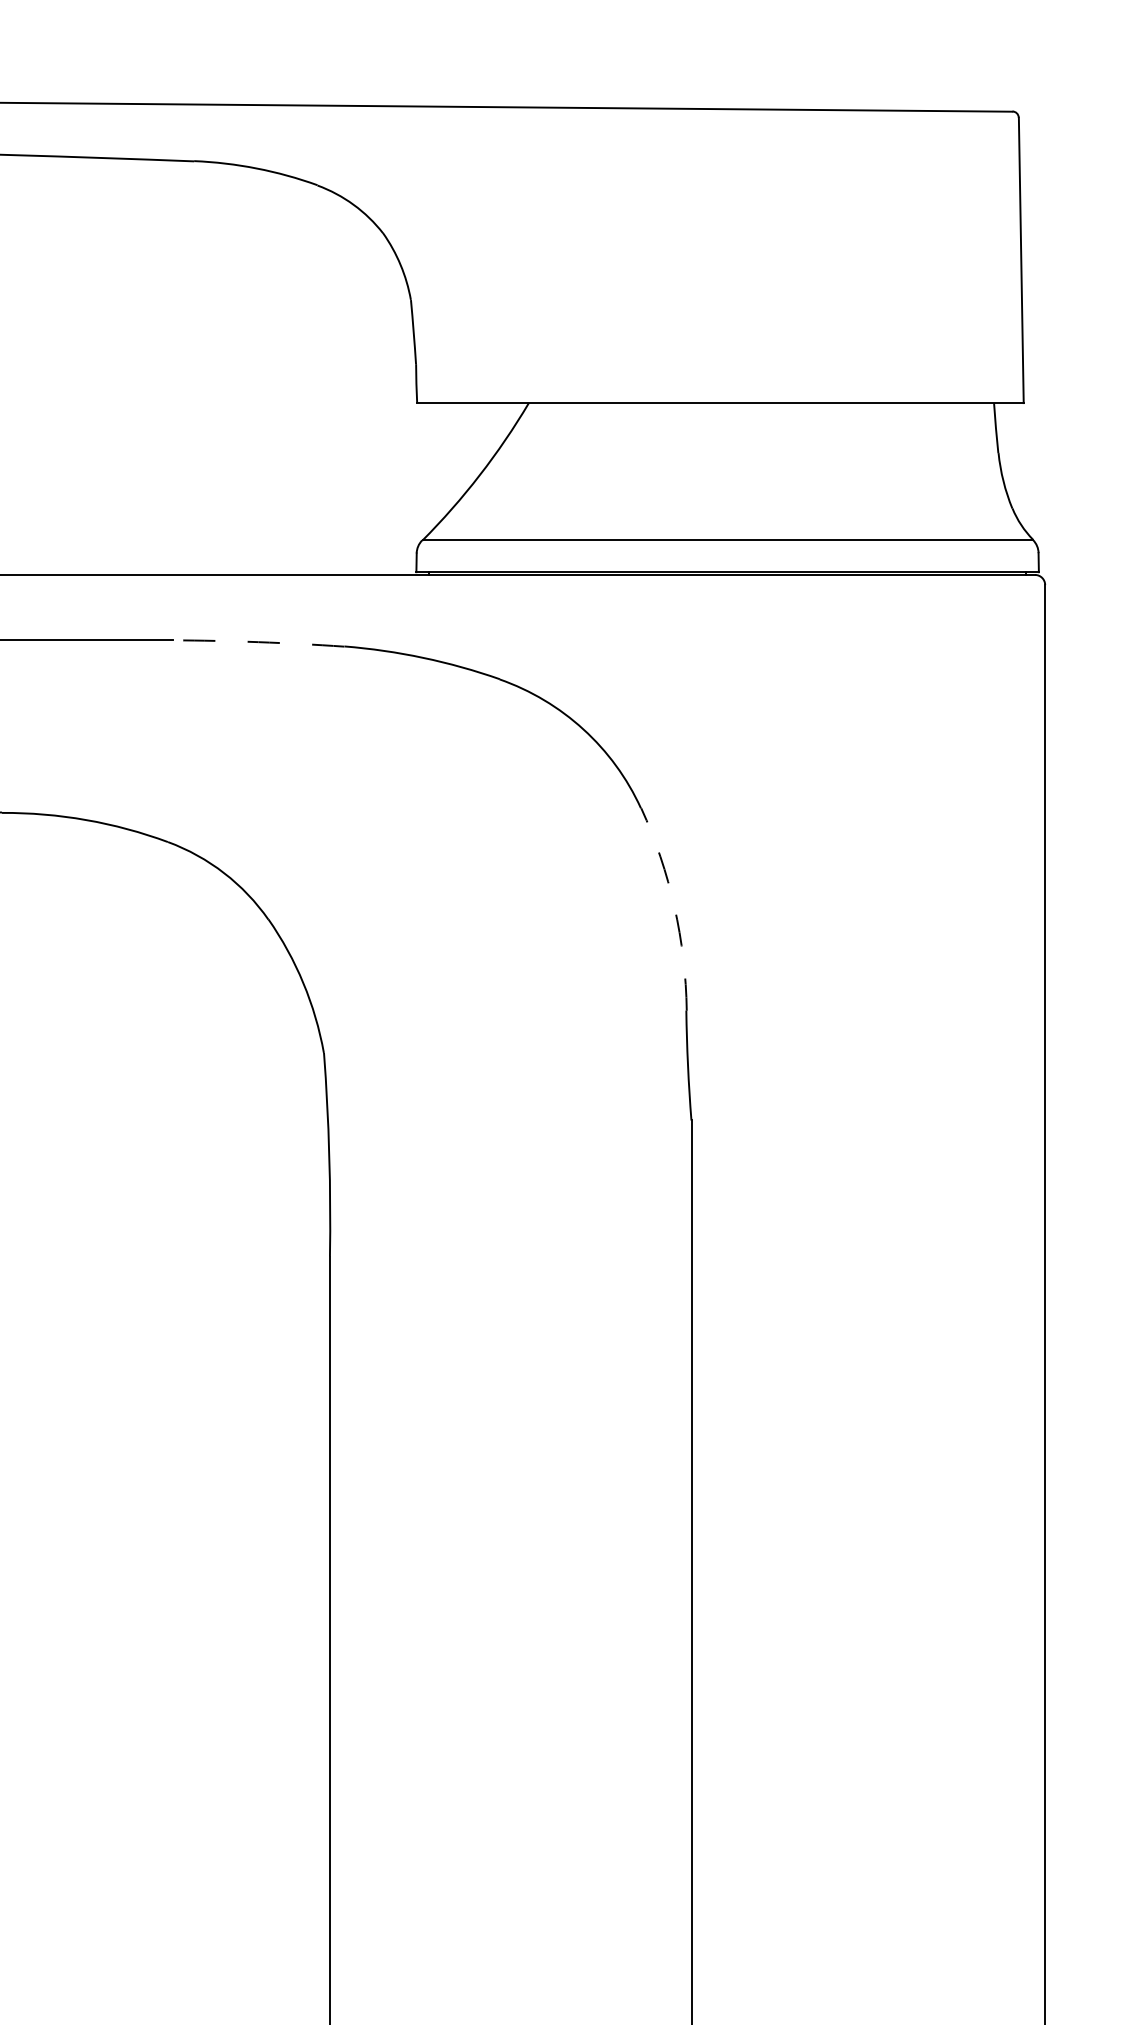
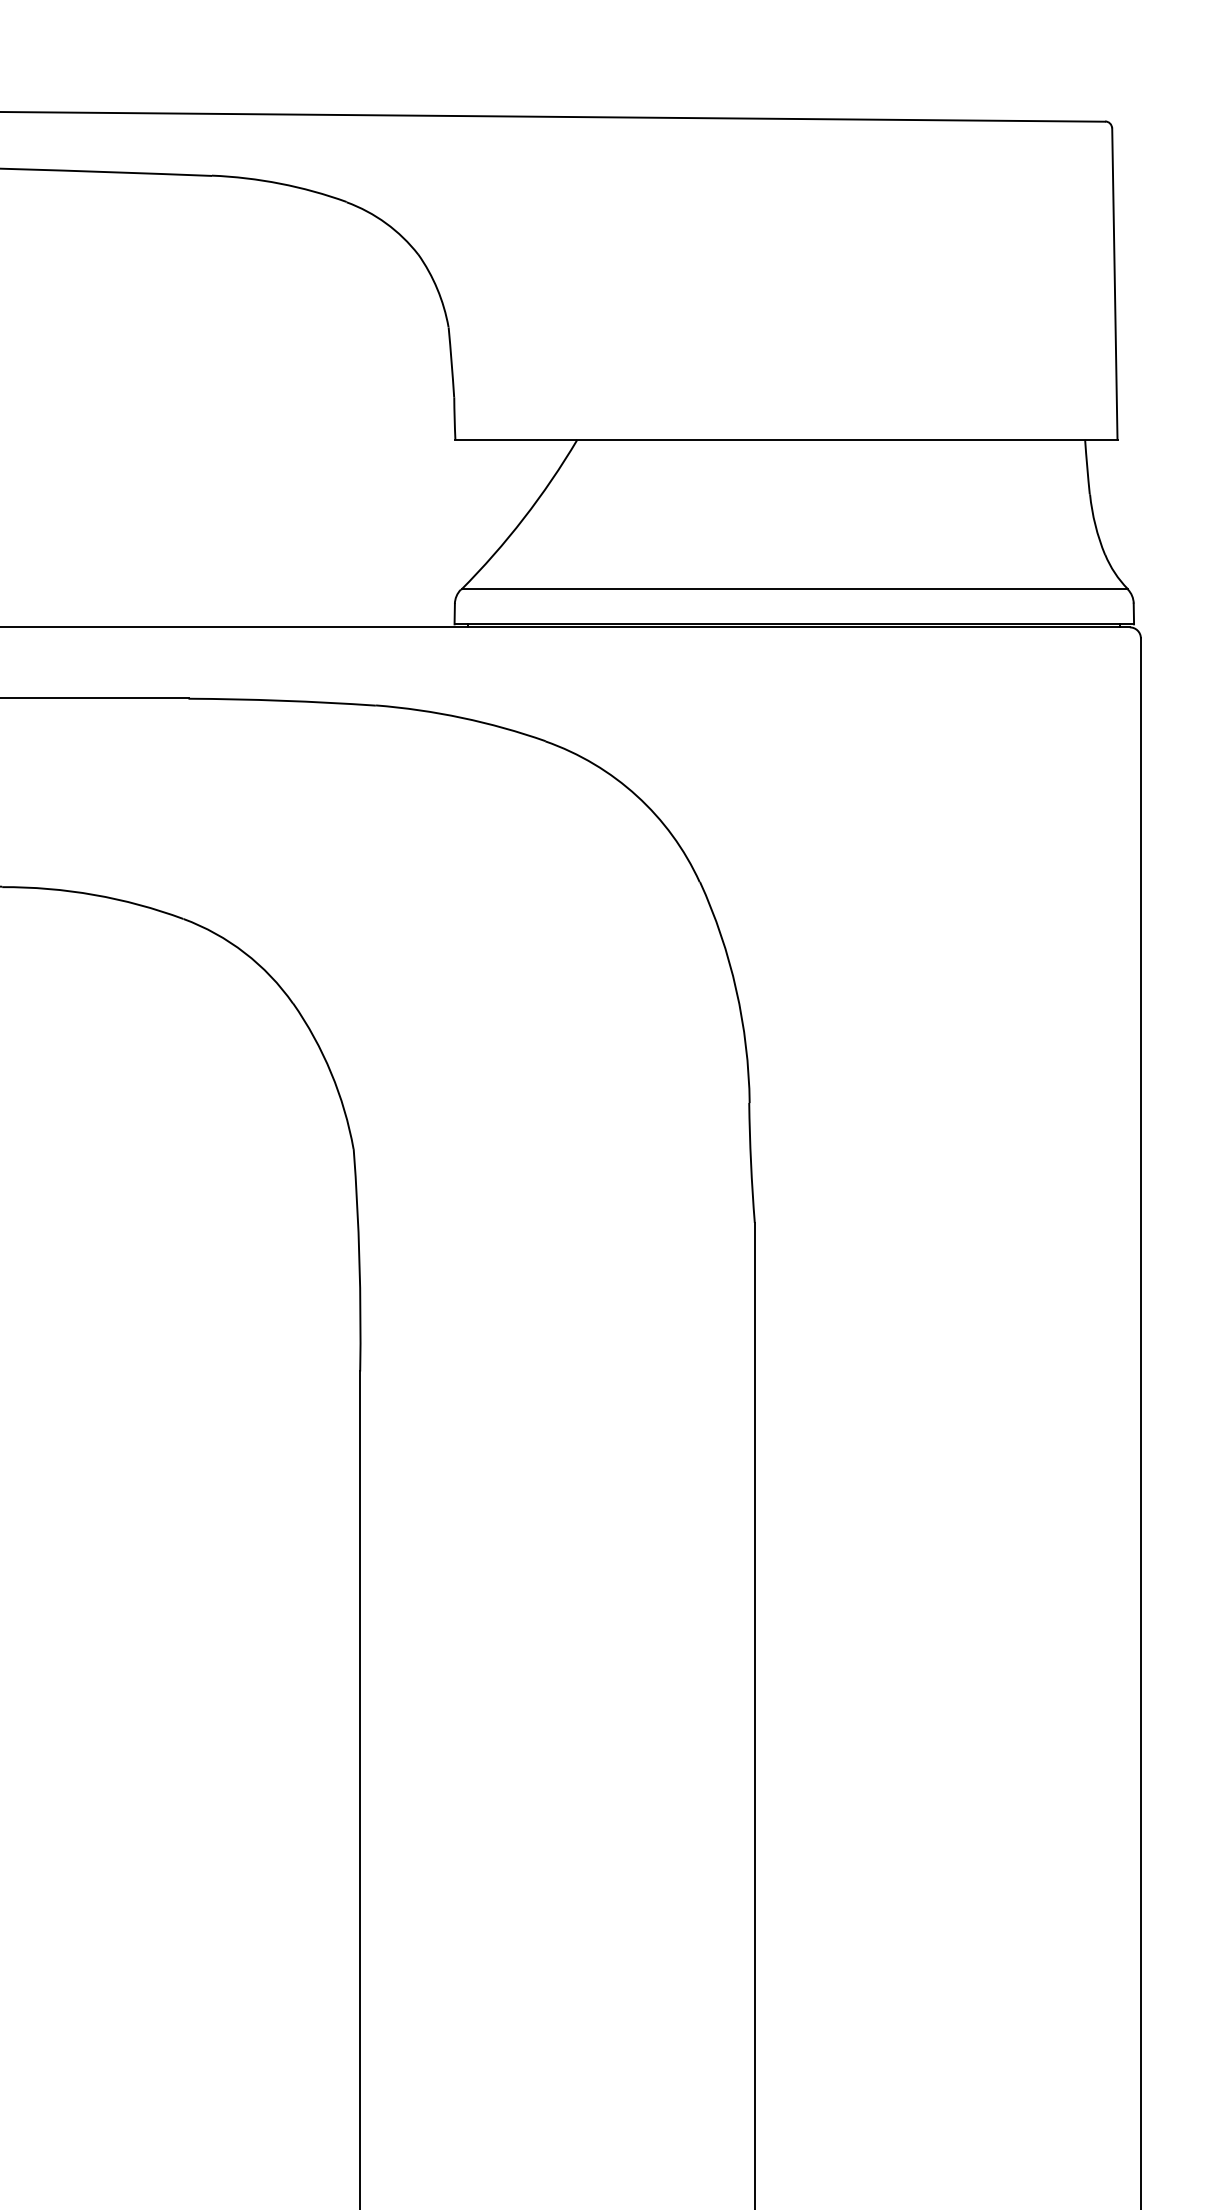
arc: (258, 641) -> (282, 700), dashed -> solid
arc: (674, 907) -> (736, 990), dashed -> solid

